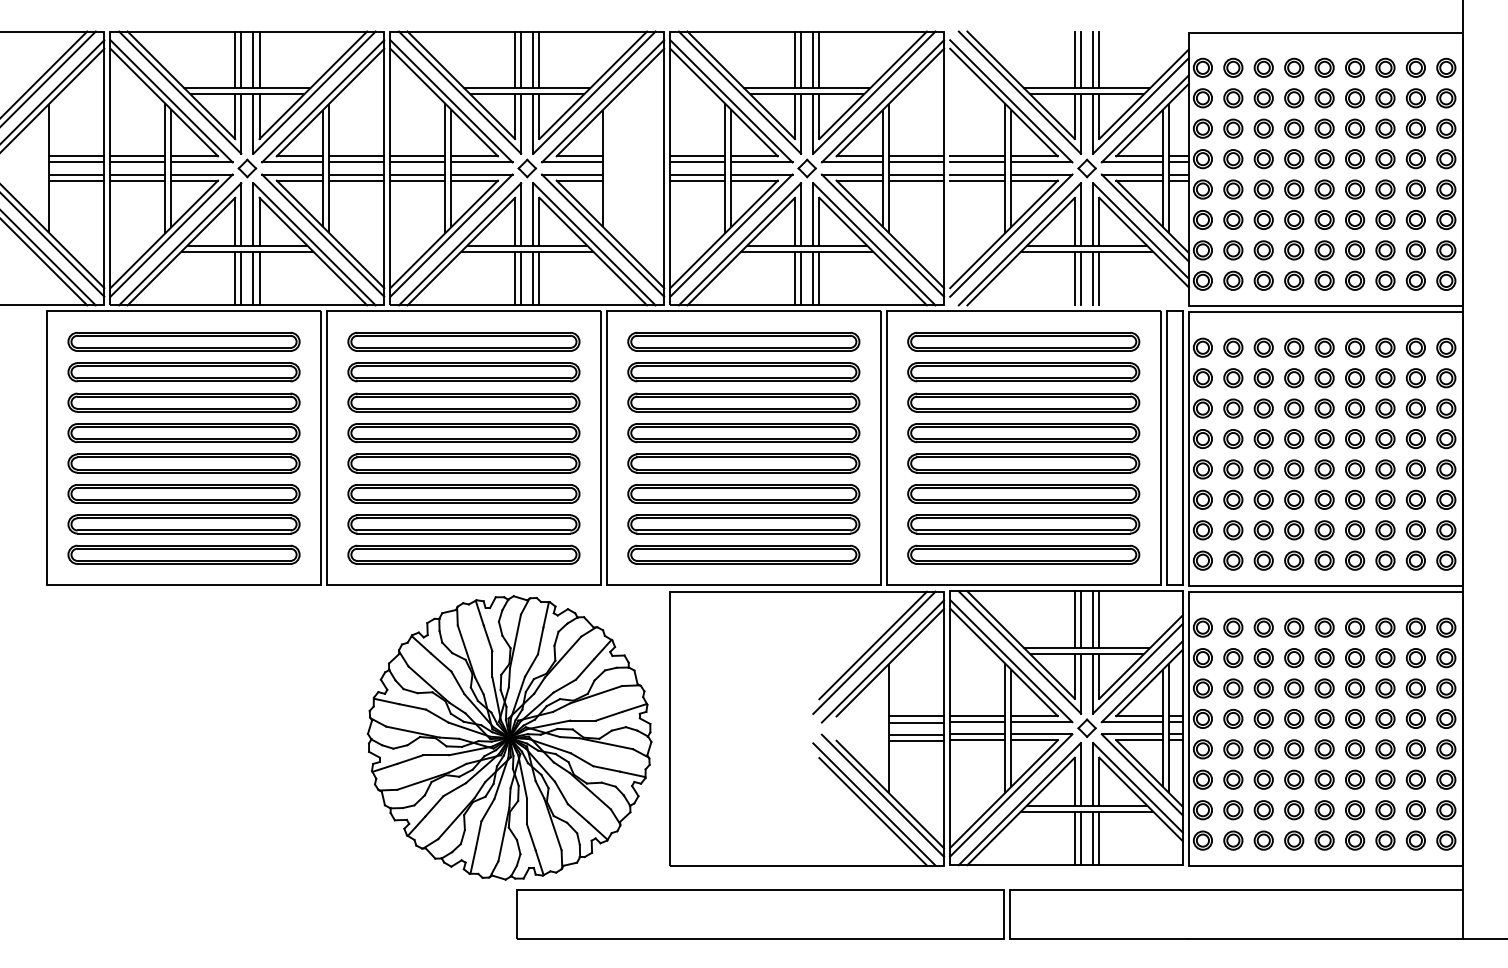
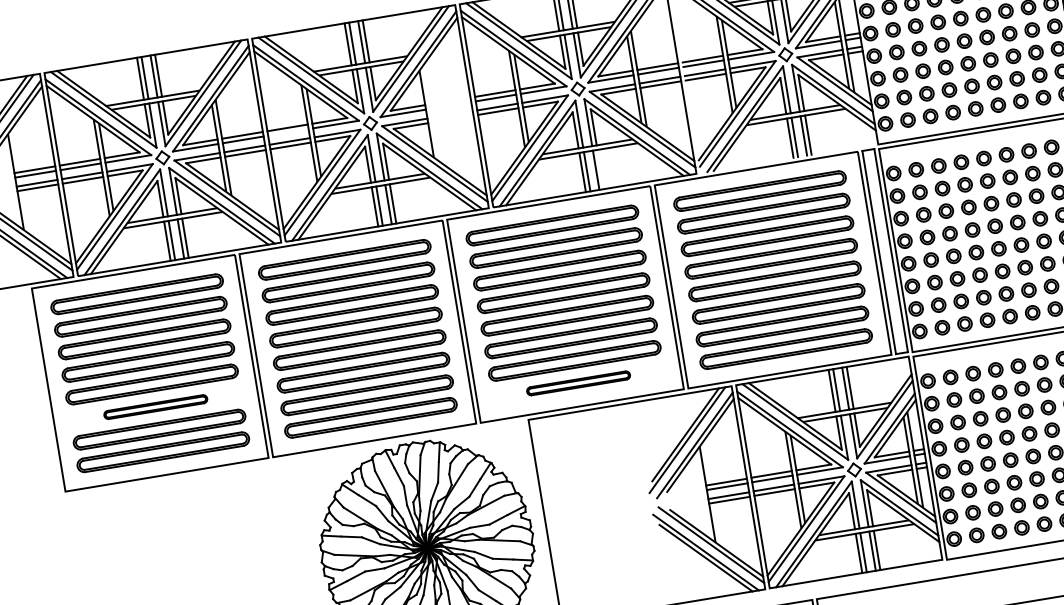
line: (417, 162) -> (288, 132), removed
line: (819, 278) -> (600, 169), removed
part: (183, 493) -> (155, 406), size x0.6
part: (743, 554) -> (578, 383), size x0.6

